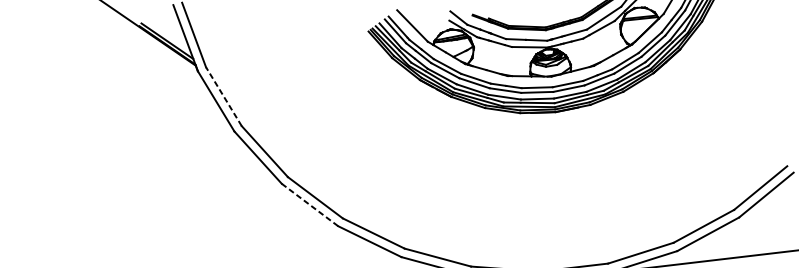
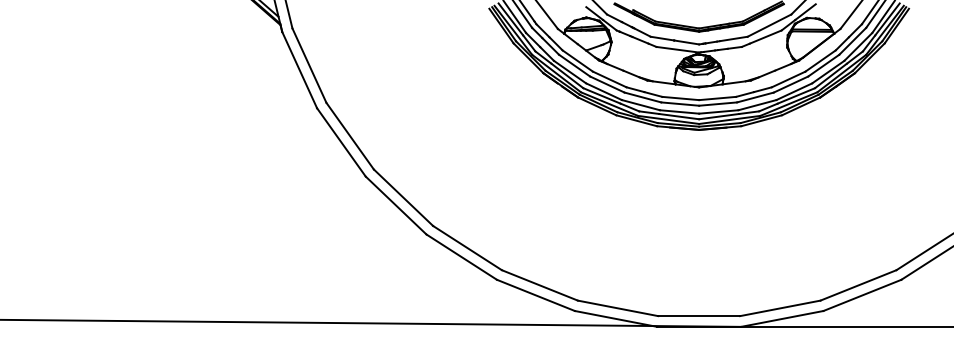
line: (223, 96) -> (309, 65), dashed -> solid
line: (310, 204) -> (396, 205), dashed -> solid

